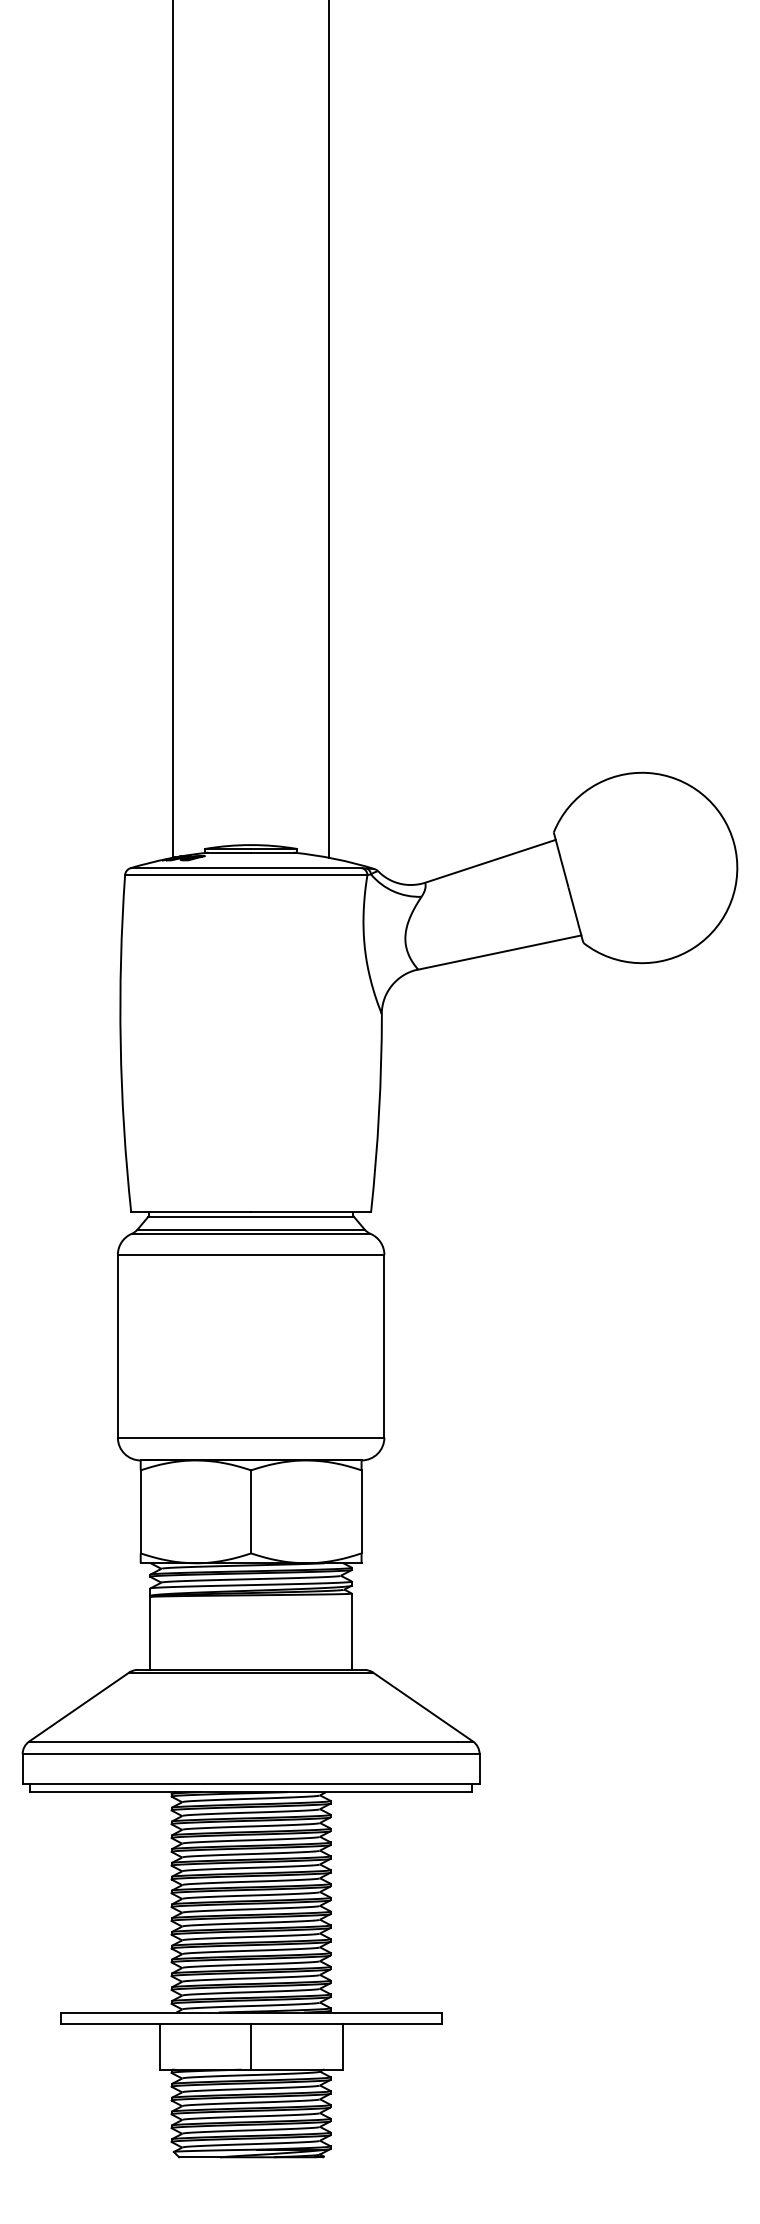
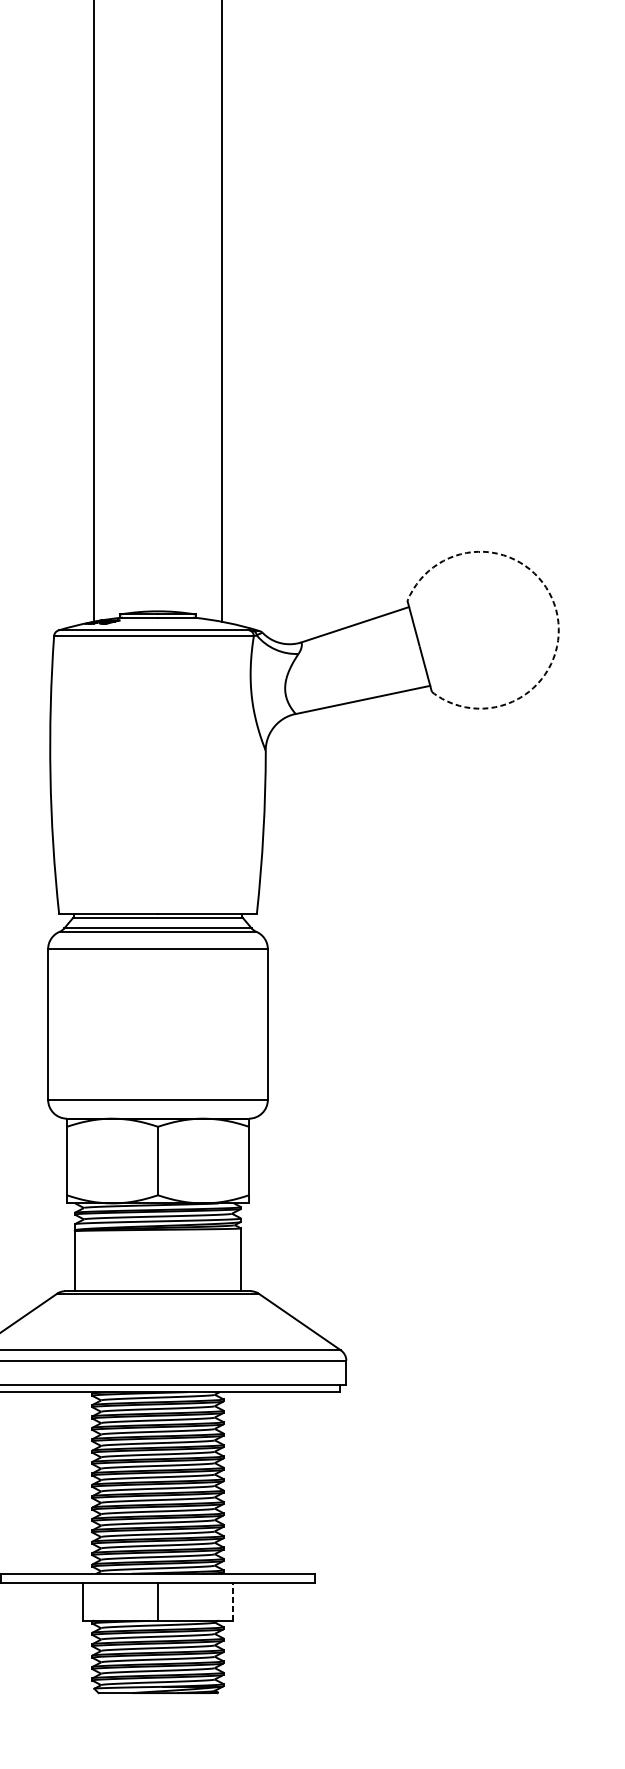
arc: (734, 843) -> (556, 610), solid -> dashed
line: (342, 2046) -> (233, 1601), solid -> dashed

